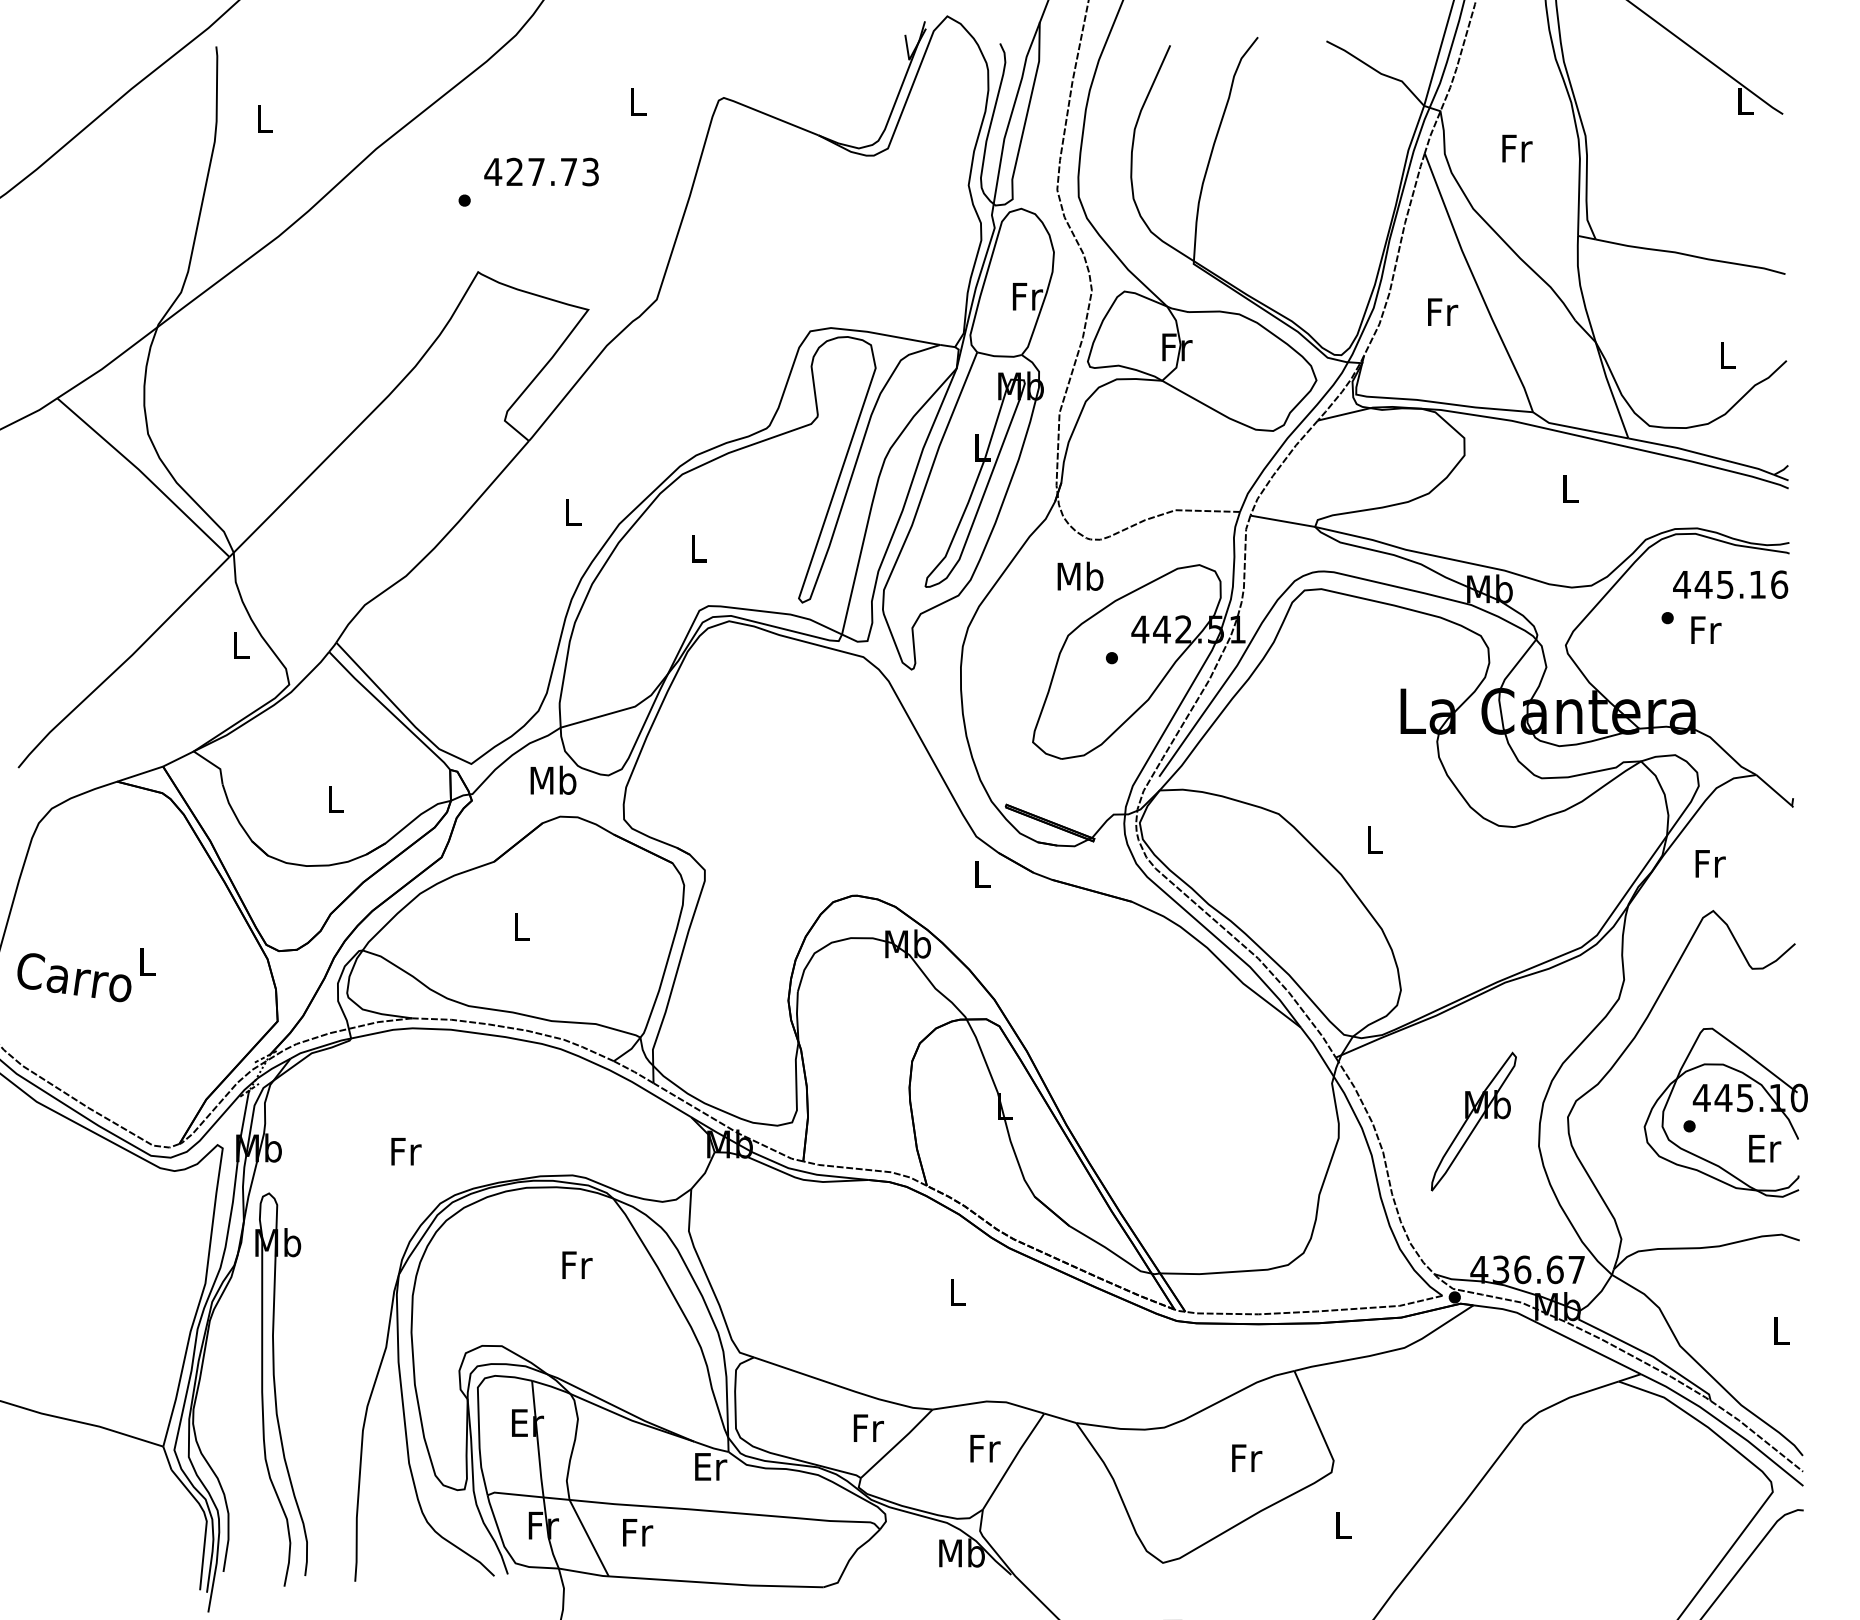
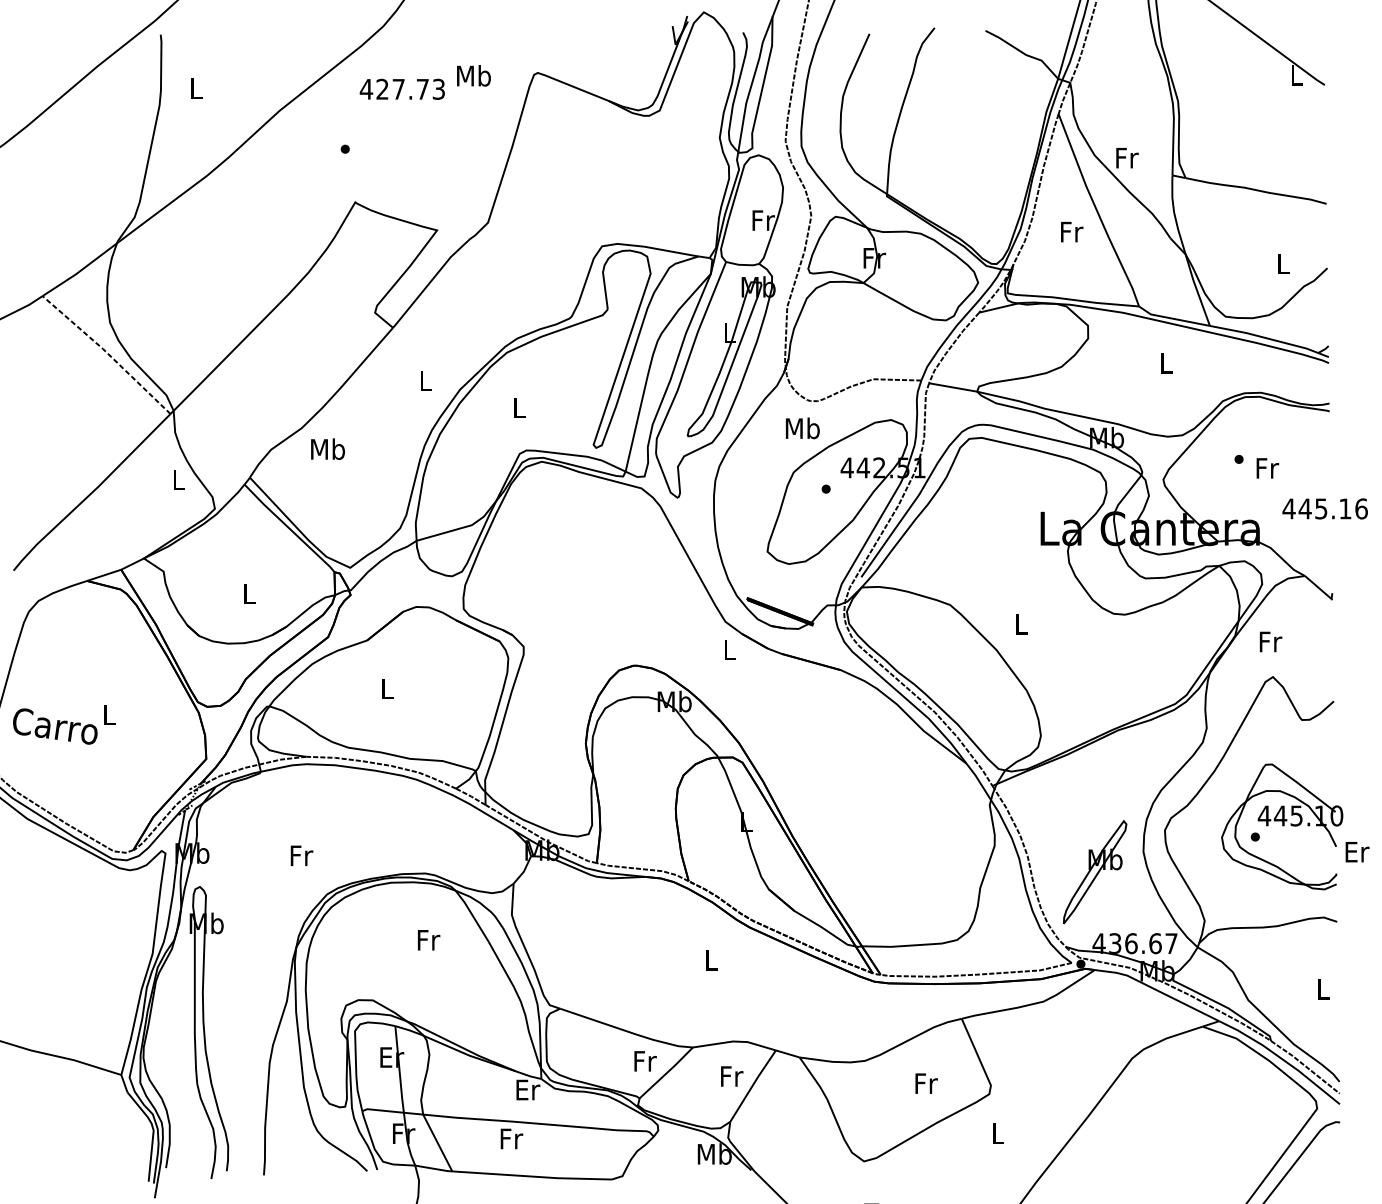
text: (637, 101) -> (473, 75), L -> Mb
text: (1517, 148) -> (1127, 158), moved
text: (541, 171) -> (402, 88), moved
line: (144, 475) -> (107, 353), solid -> dashed
text: (1730, 584) -> (1325, 508), moved
text: (553, 779) -> (328, 448), moved
part: (1473, 1121) -> (1094, 872), moved
text: (1765, 1148) -> (1357, 852), moved
text: (638, 1532) -> (512, 1138), moved

